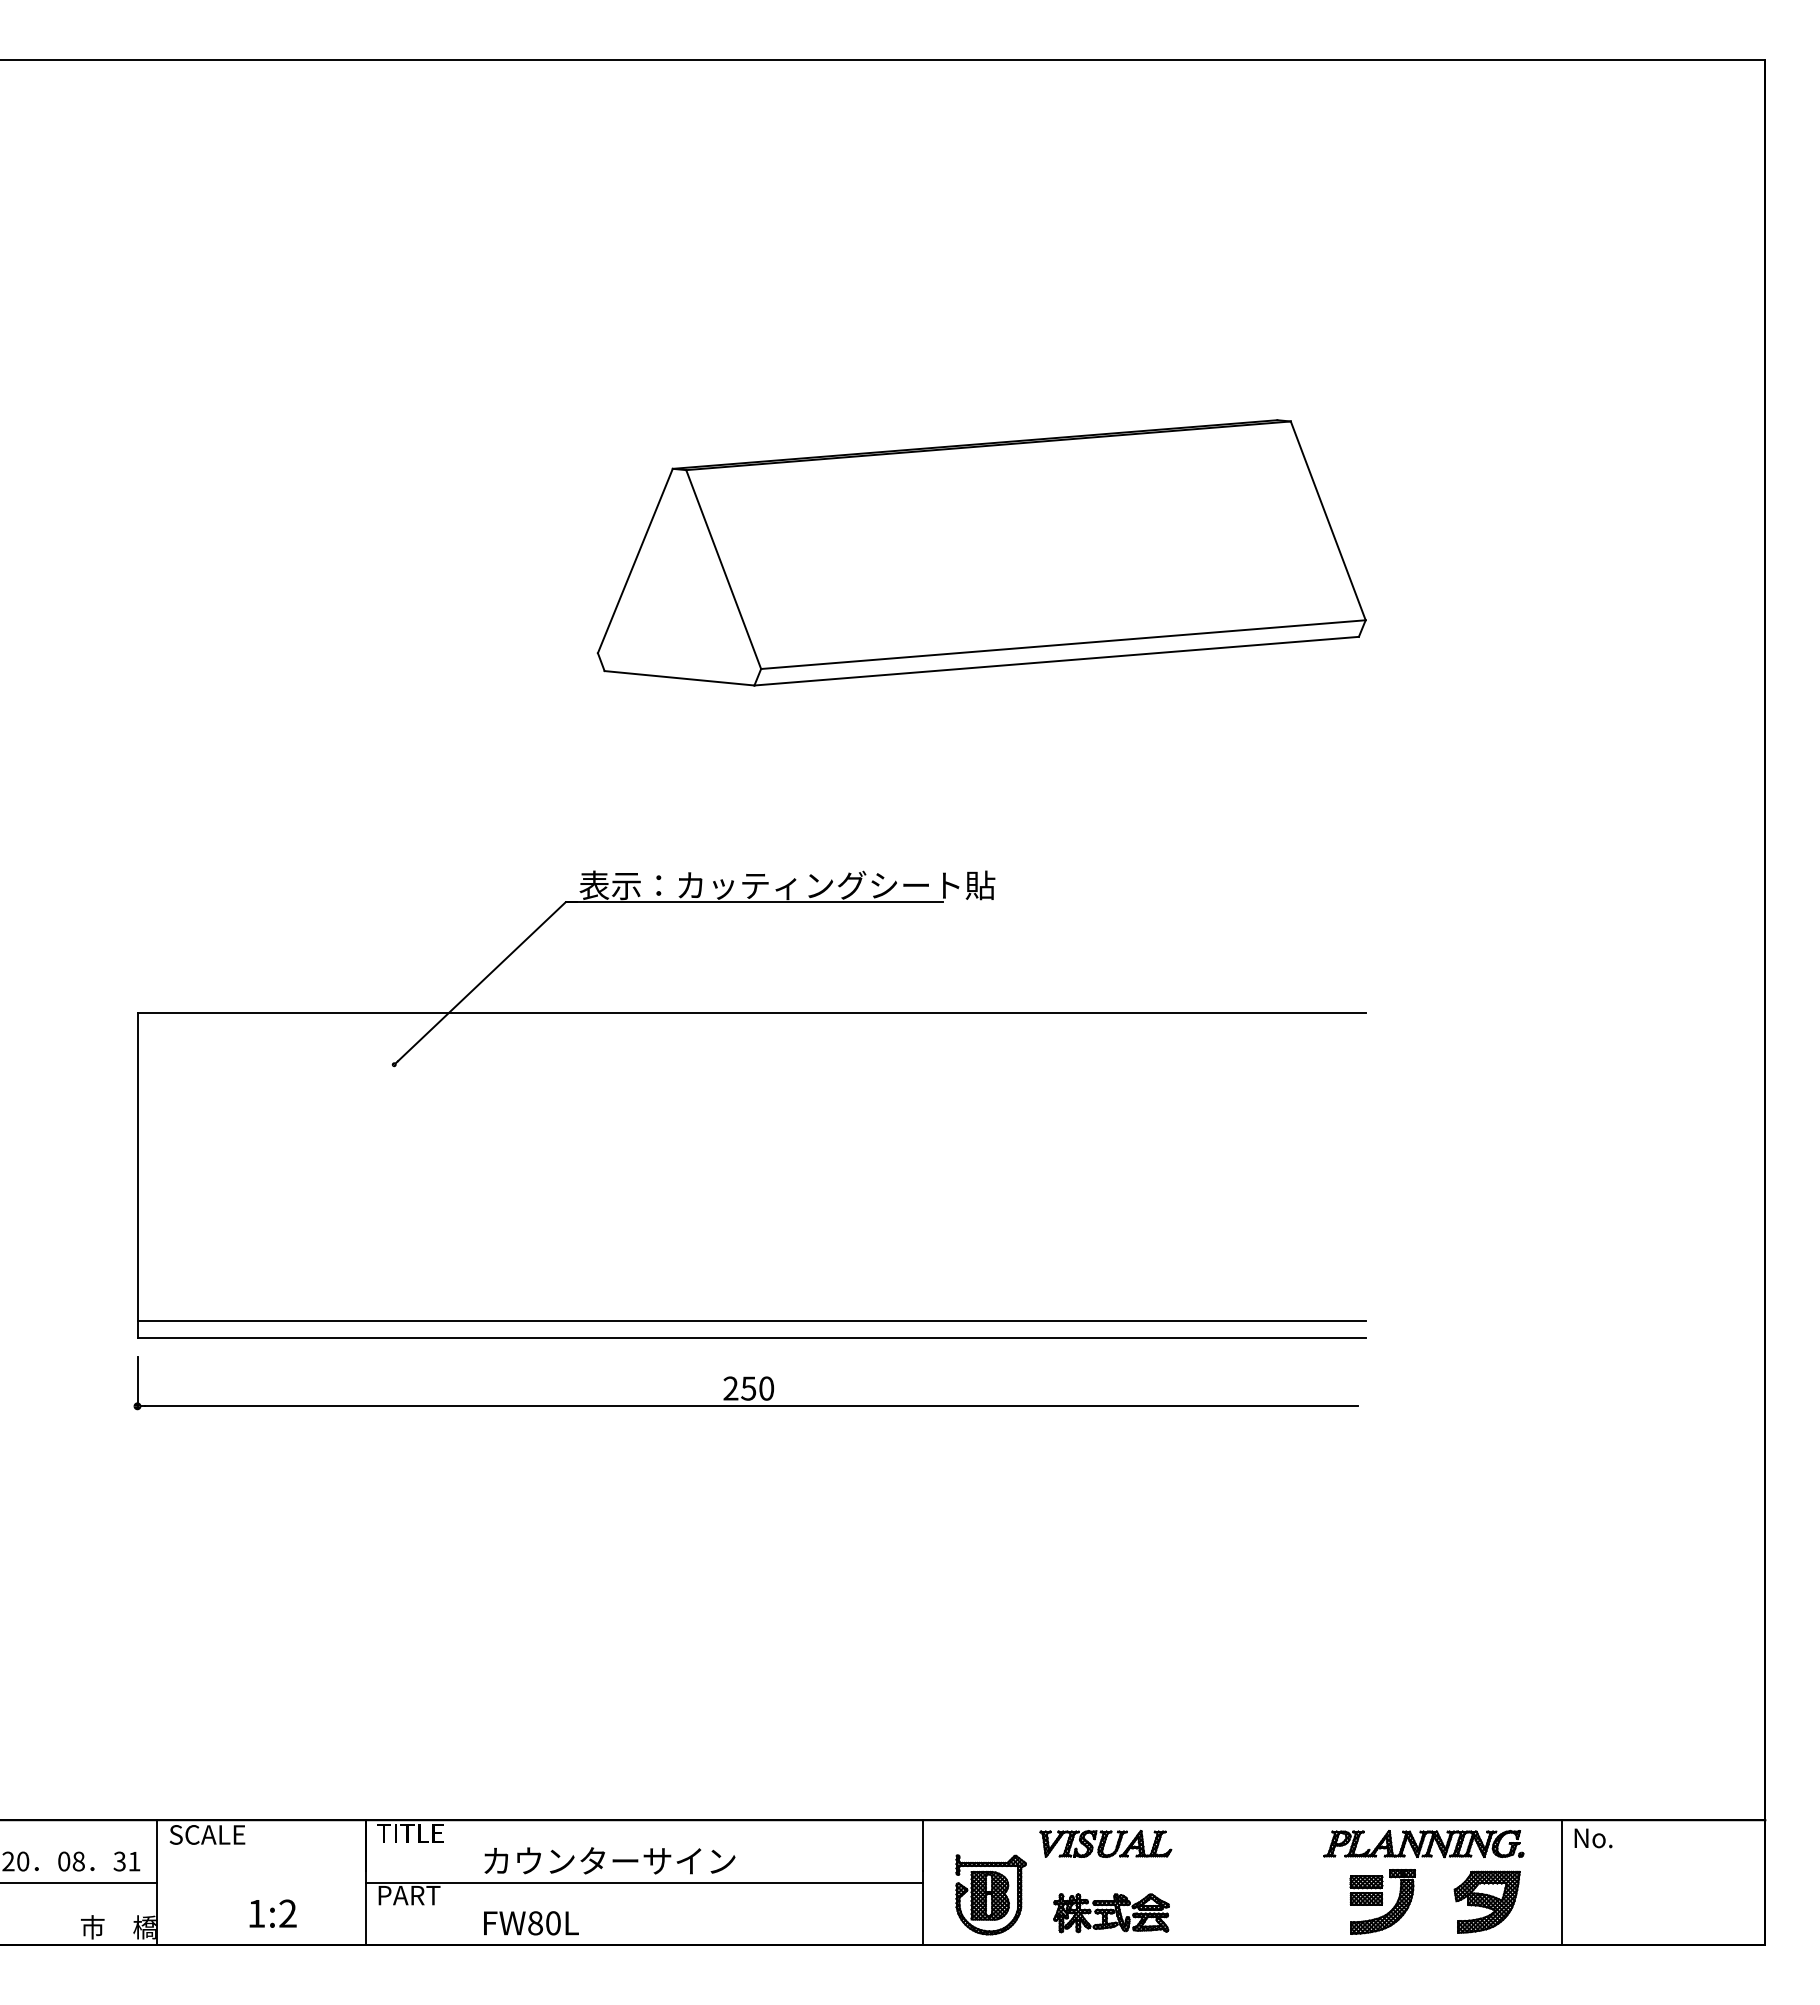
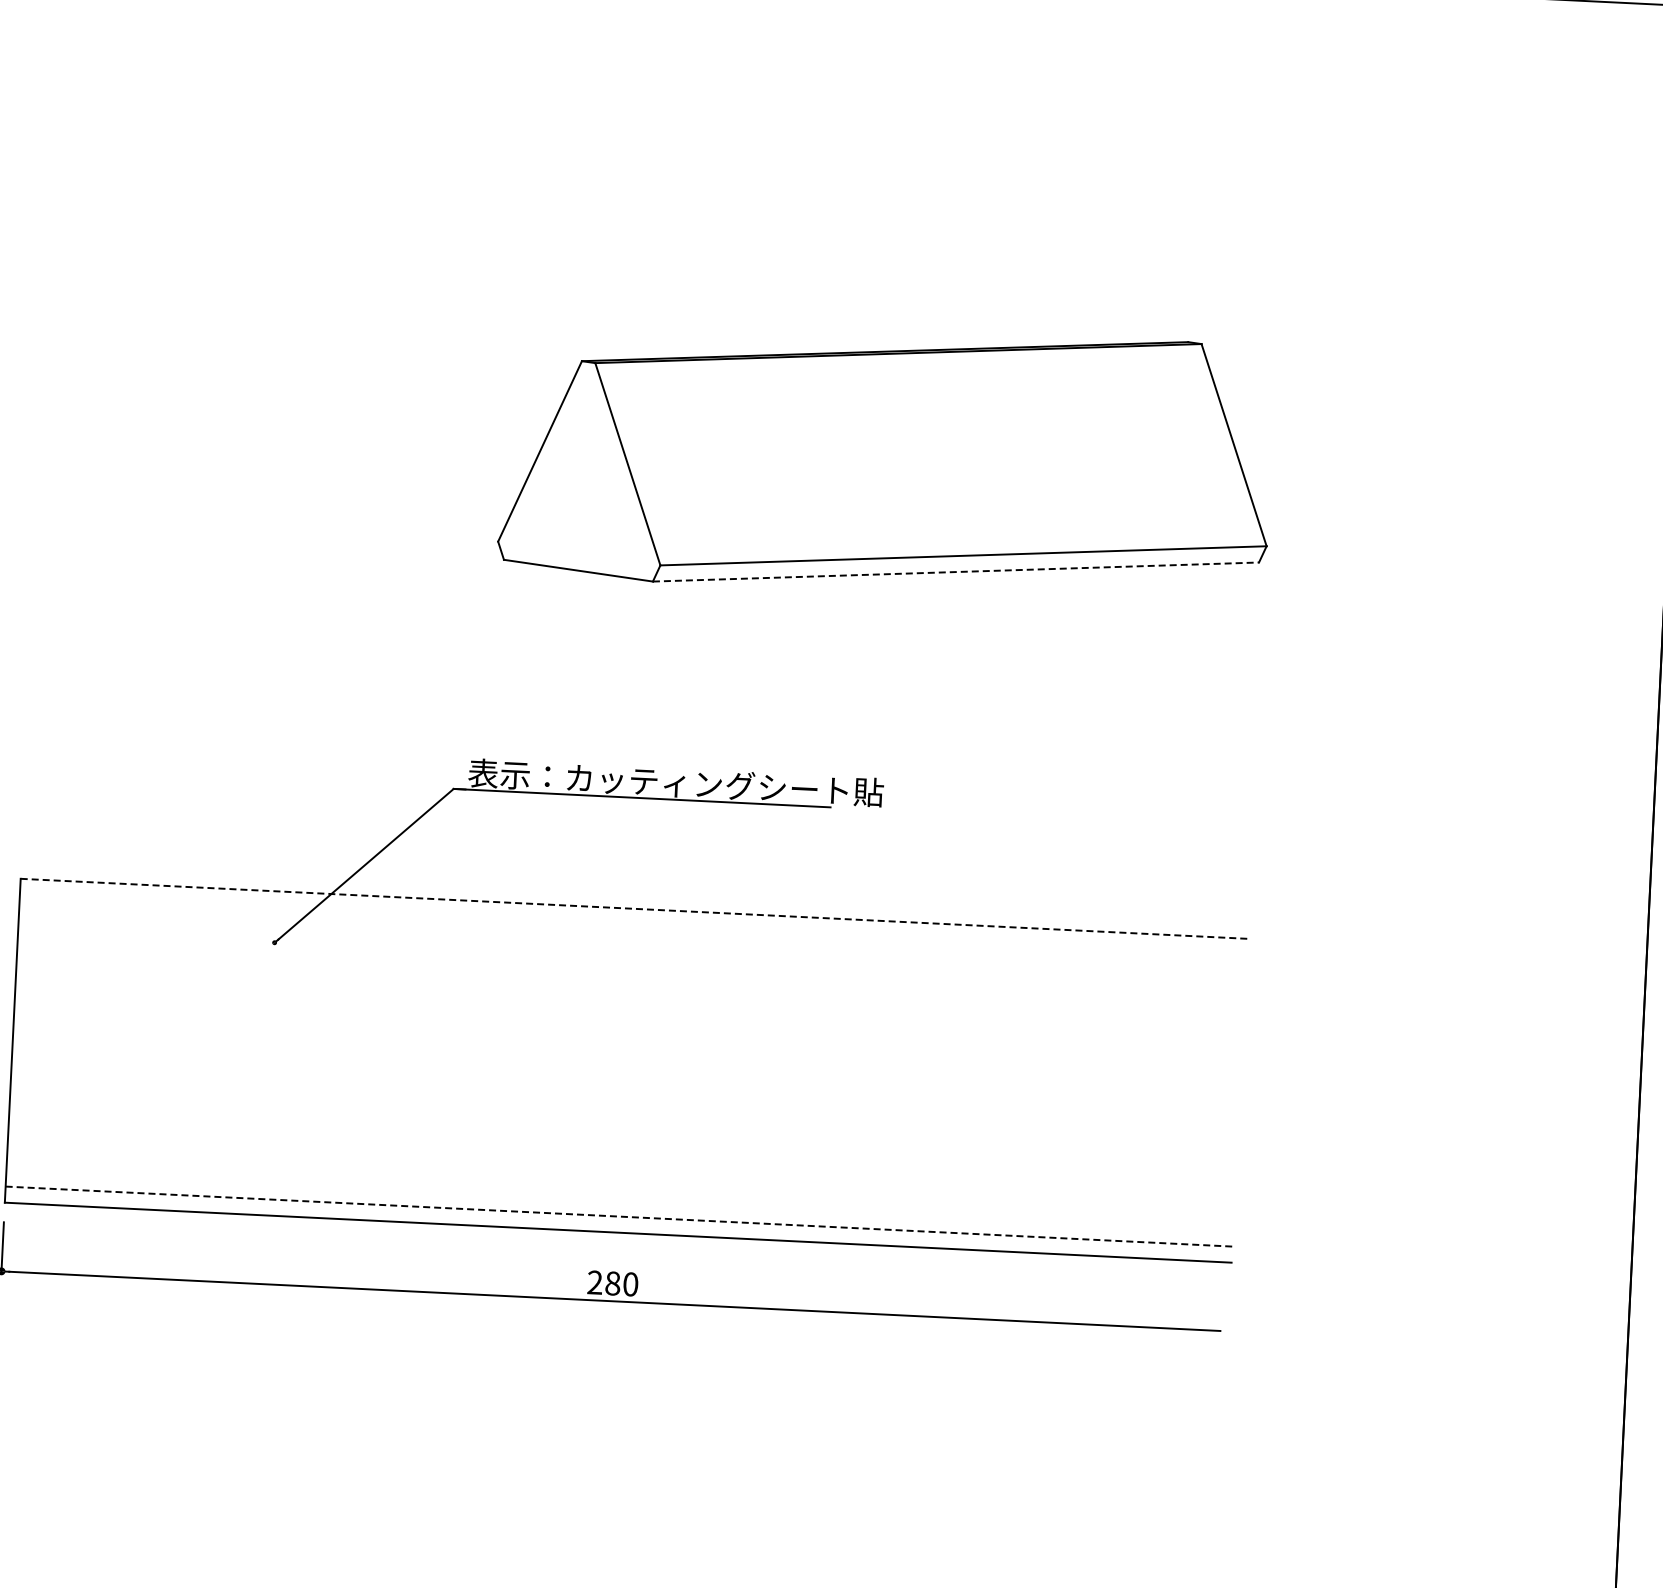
line: (1057, 661) -> (956, 572), solid -> dashed
line: (752, 1013) -> (634, 909), solid -> dashed
line: (752, 1321) -> (619, 1216), solid -> dashed
text: (748, 1388) -> (612, 1283), 250 -> 280

